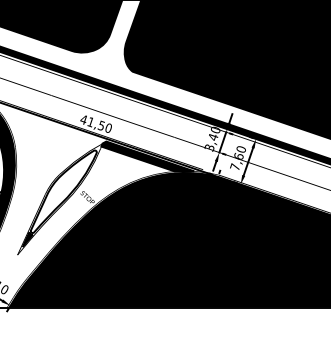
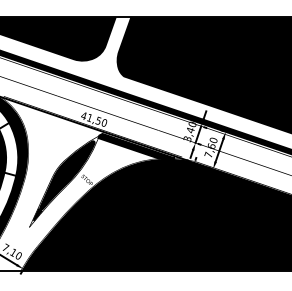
fill: (63, 192) -> (67, 175), added

